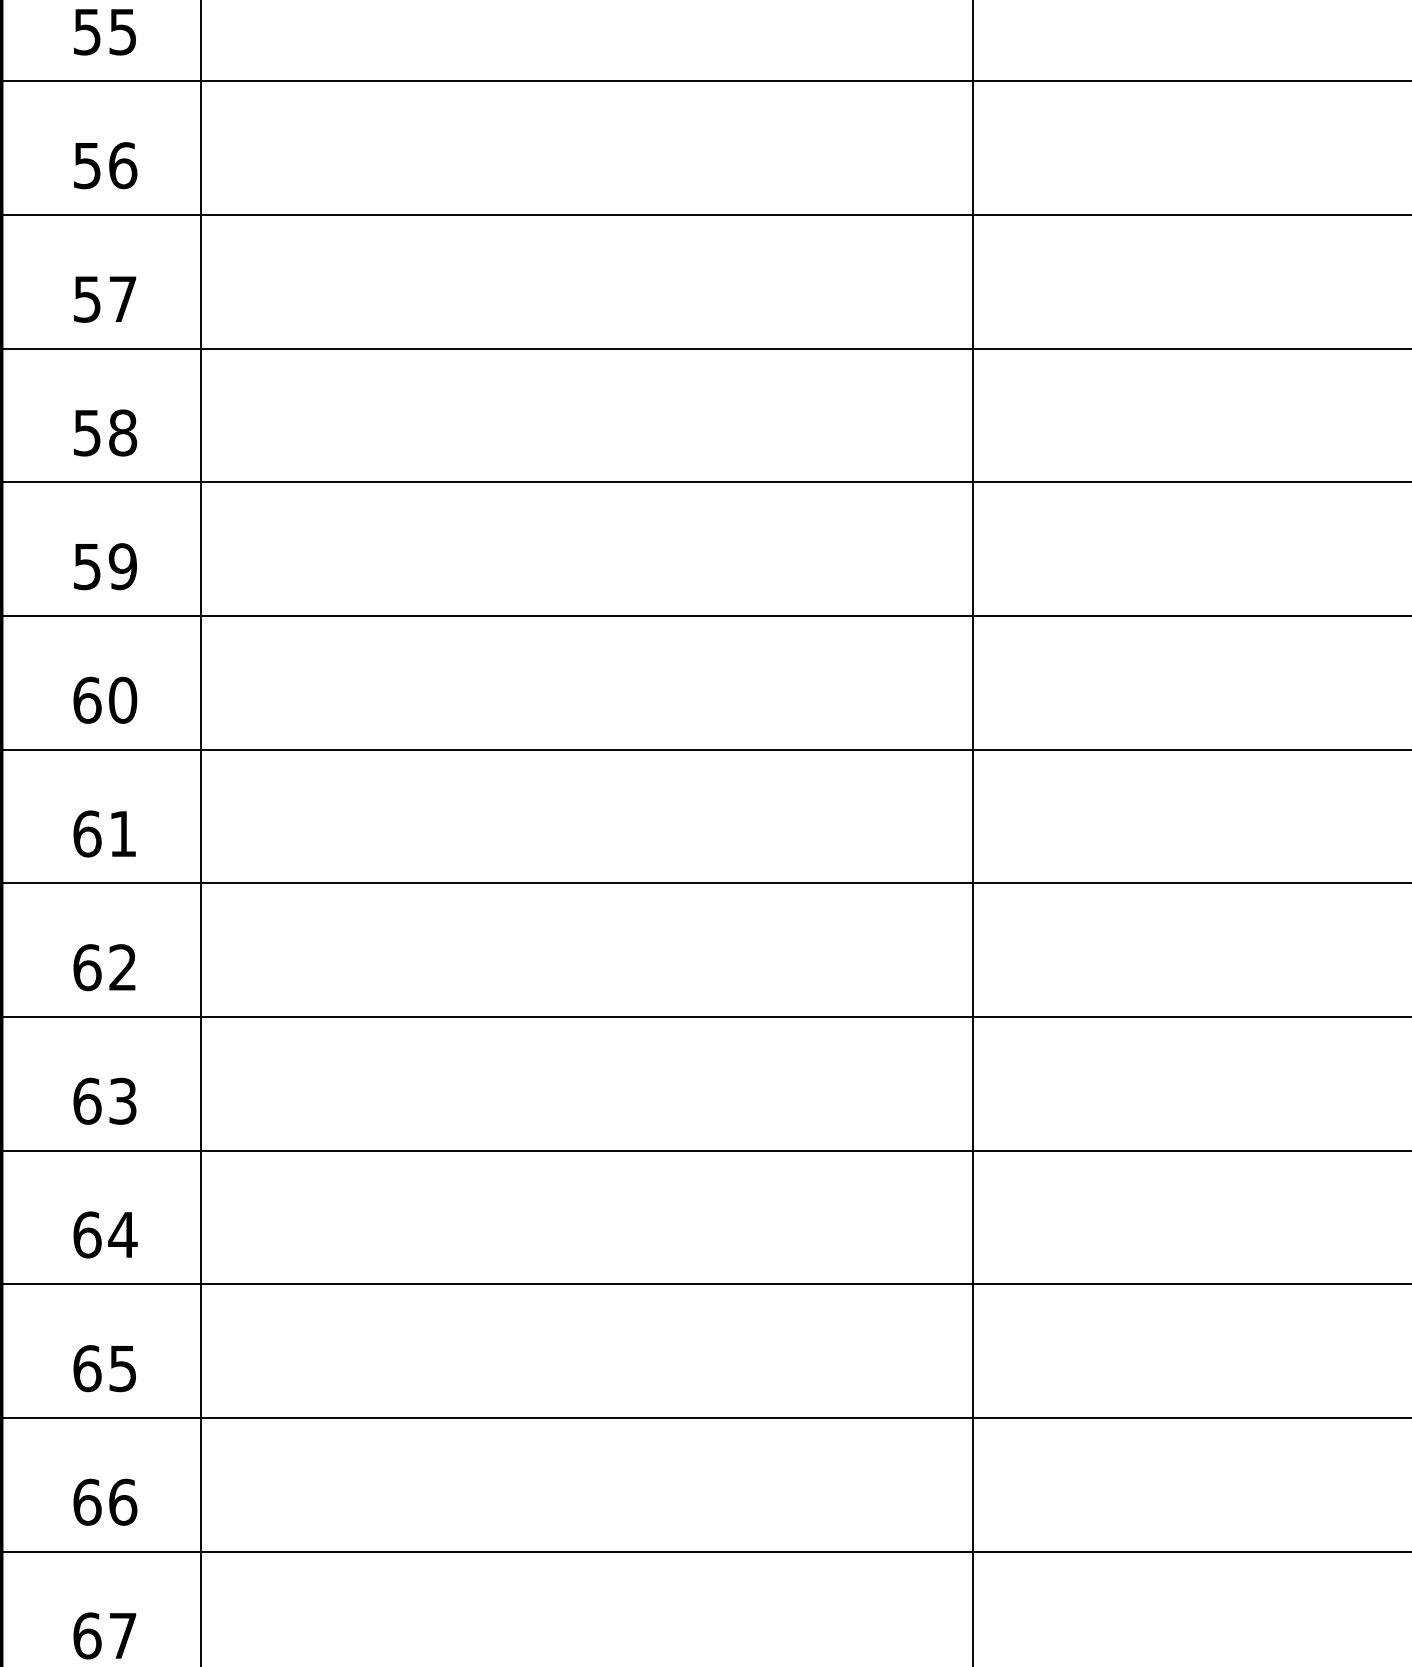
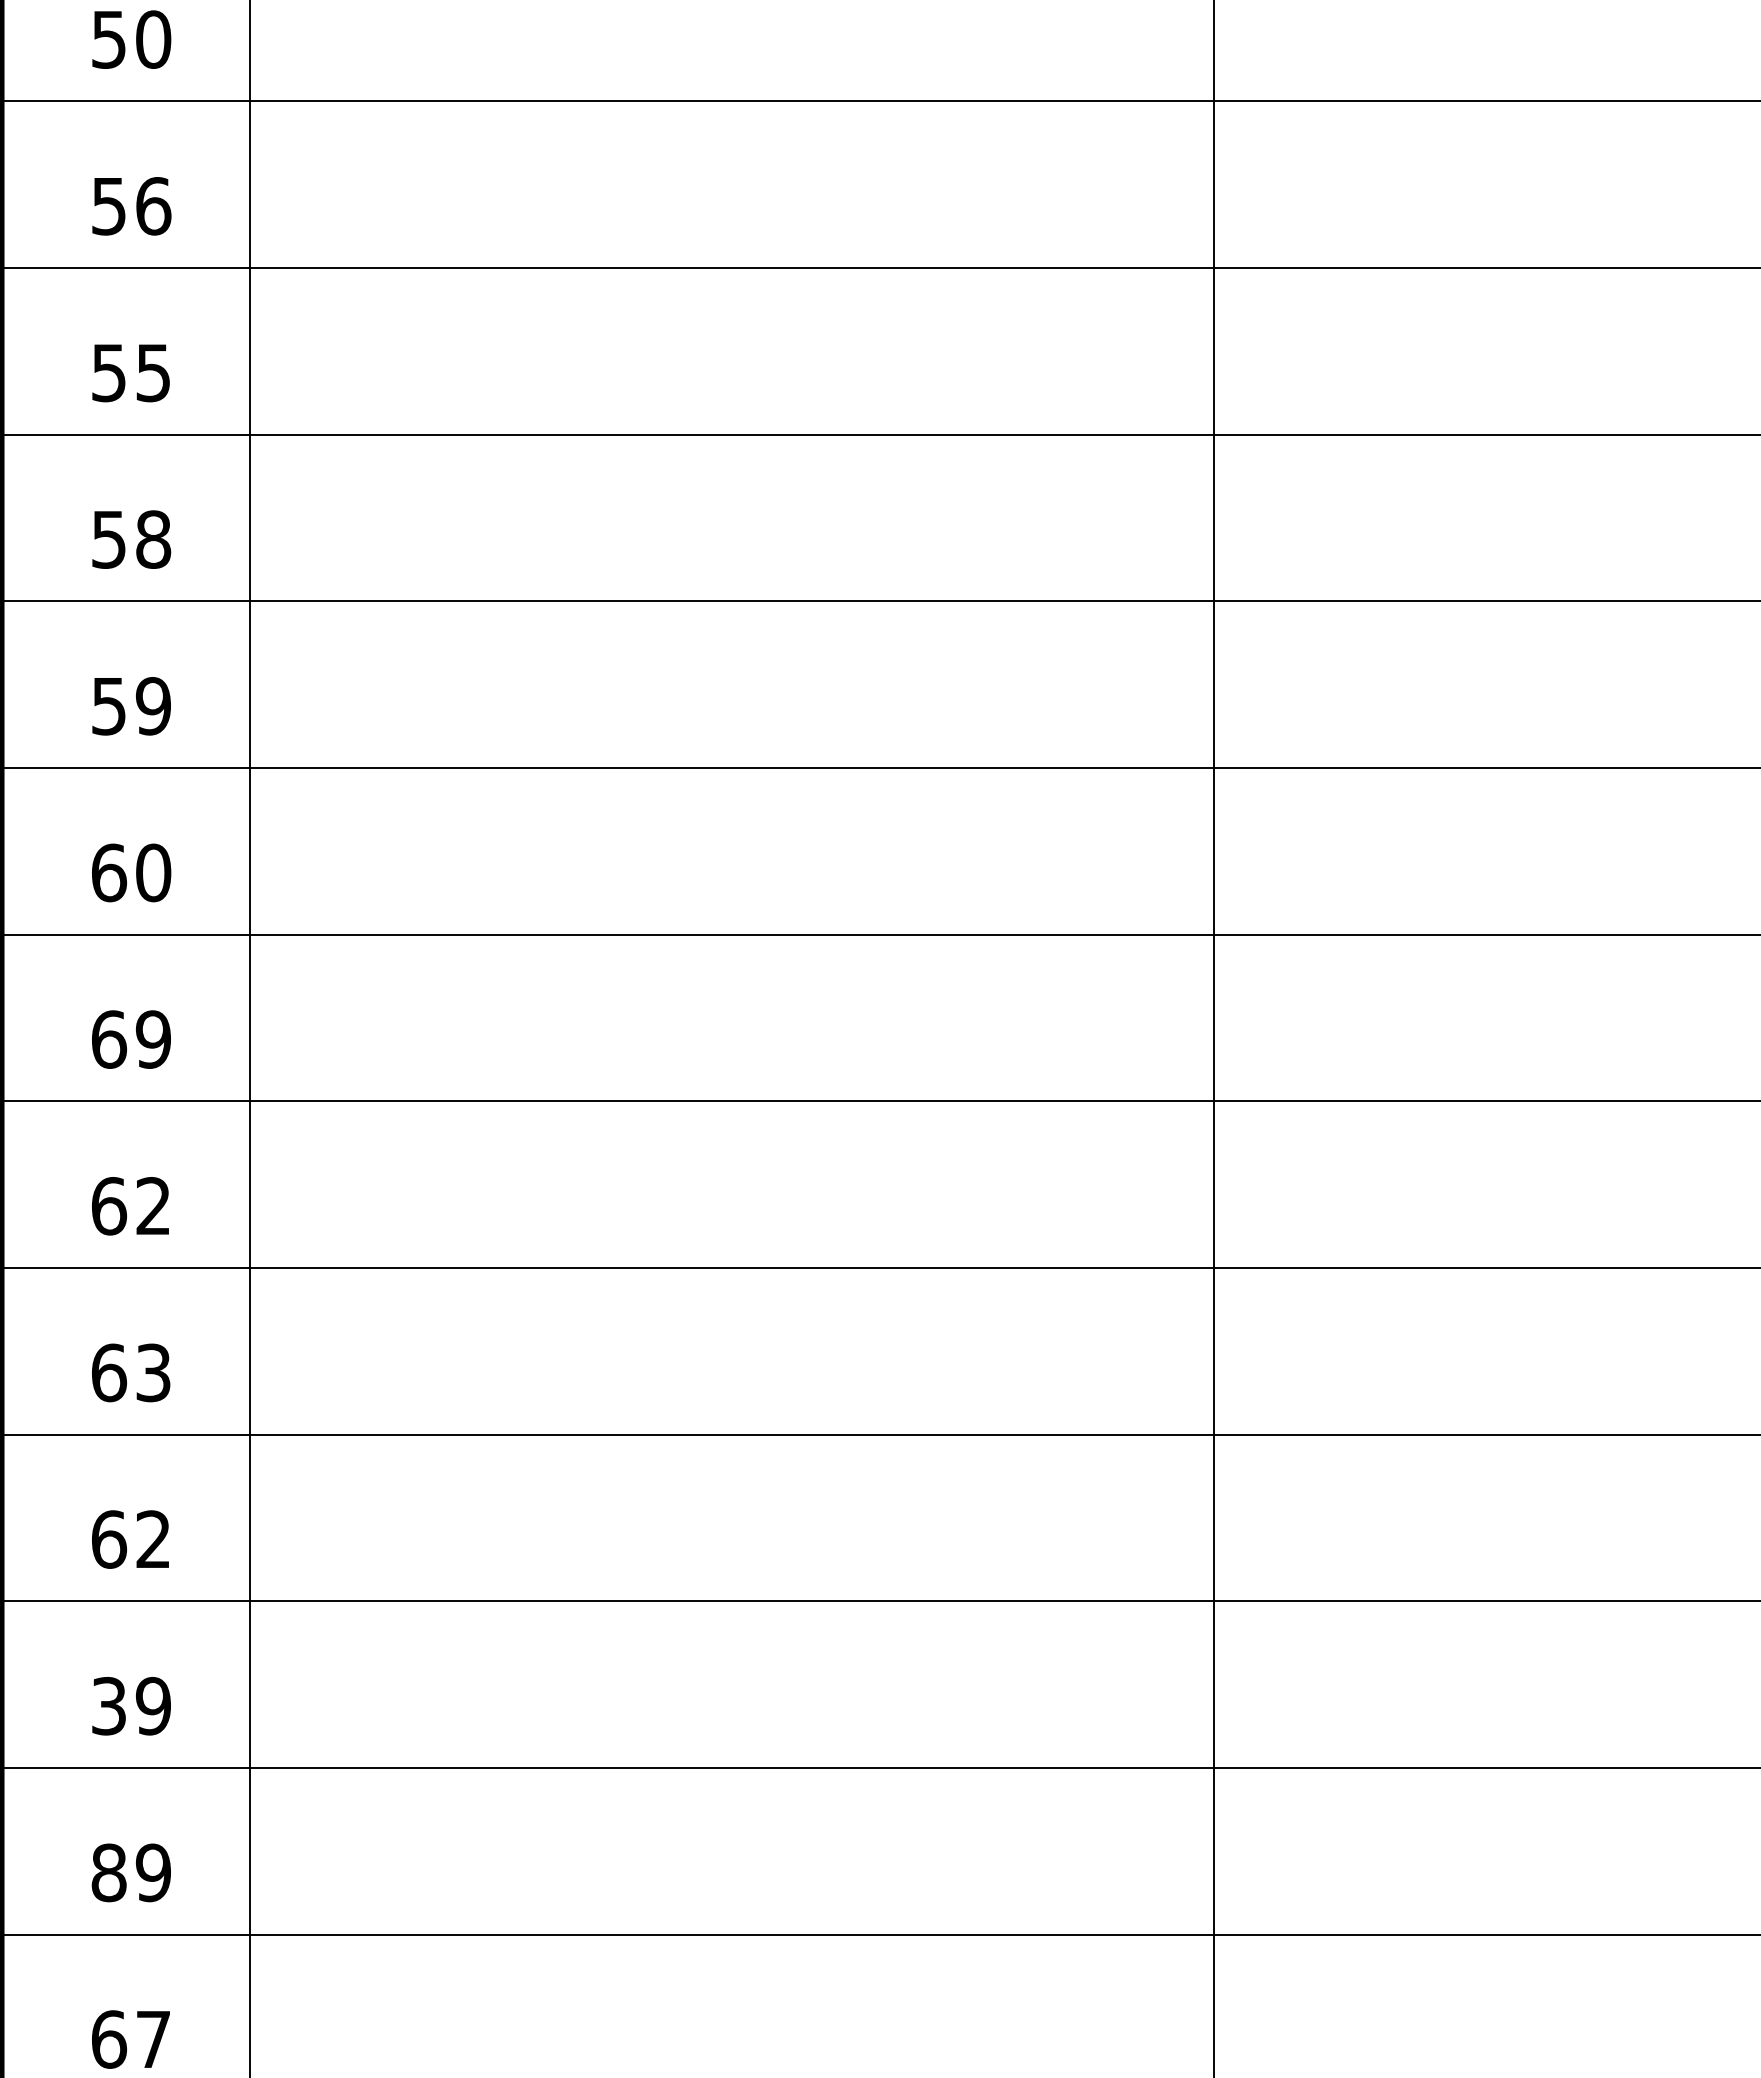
text: (122, 31) -> (153, 39), 55 -> 50
text: (122, 299) -> (152, 373), 57 -> 55
text: (122, 833) -> (152, 1039), 61 -> 69
text: (122, 1234) -> (152, 1538), 64 -> 62
text: (105, 1368) -> (131, 1706), 65 -> 39
text: (105, 1501) -> (131, 1872), 66 -> 89

